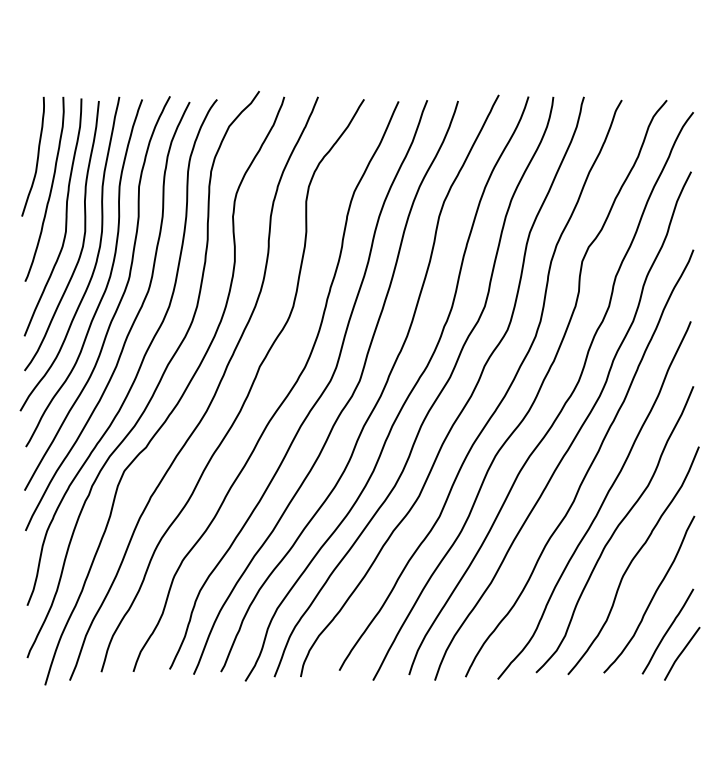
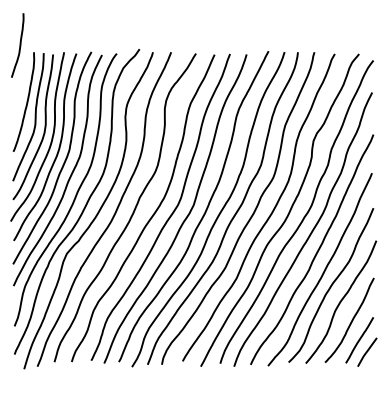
curve: (36, 156) -> (19, 45), moved

